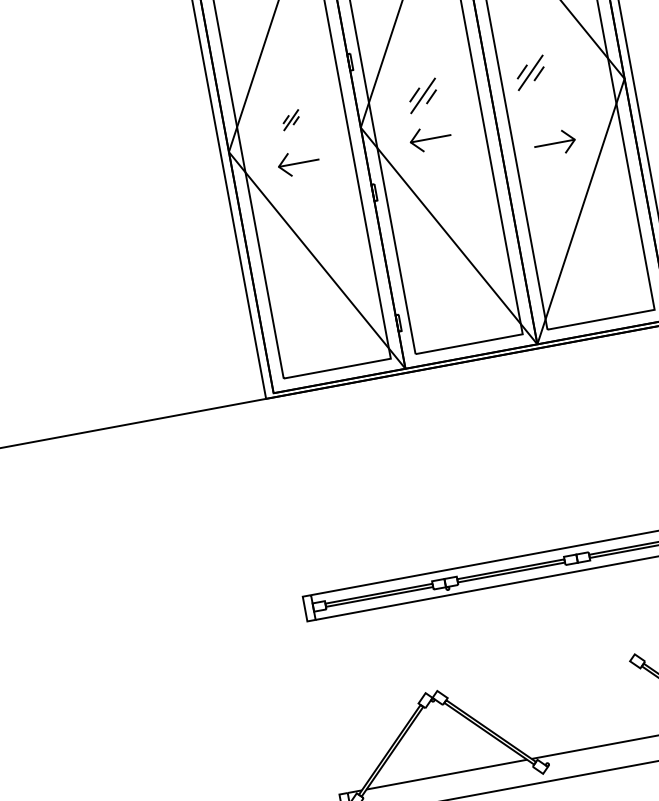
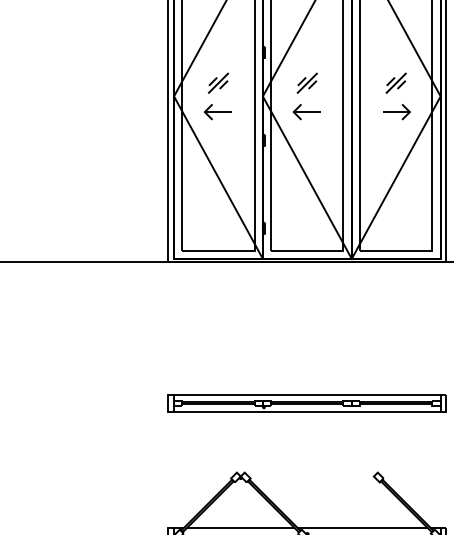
part: (529, 71) -> (395, 82), moved
part: (291, 119) -> (218, 82), size x1.67
part: (555, 143) -> (396, 112), moved

